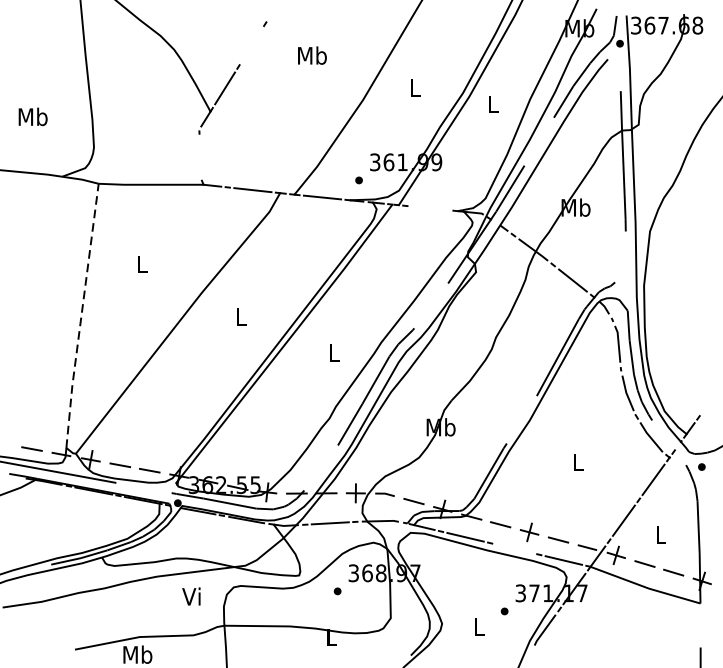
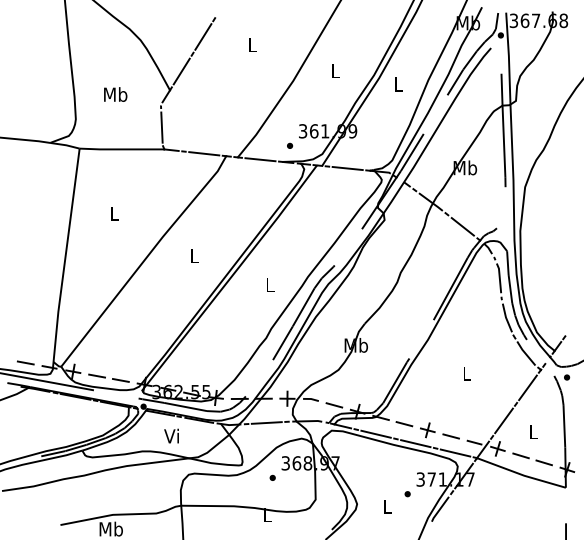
line: (251, 45) -> (203, 36), added
text: (311, 54) -> (251, 44), Mb -> L
text: (32, 116) -> (115, 94), moved
line: (199, 157) -> (161, 127), added
line: (430, 208) -> (347, 168), added
line: (81, 316) -> (65, 255), dashed -> solid
line: (514, 548) -> (415, 443), added
text: (191, 595) -> (171, 435), moved

